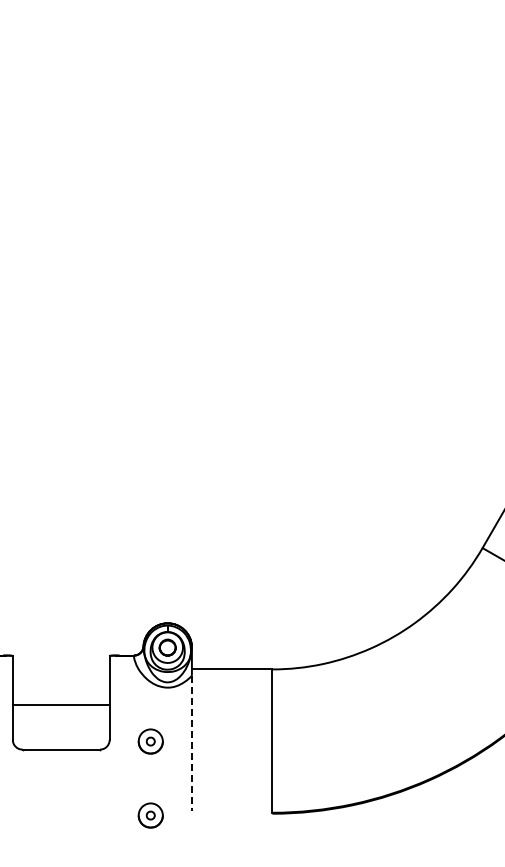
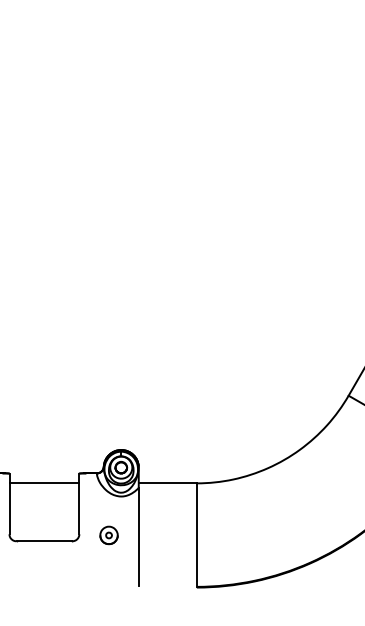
line: (60, 705) -> (43, 483), moved
line: (191, 743) -> (138, 536), dashed -> solid
part: (150, 815) -> (108, 588), removed

